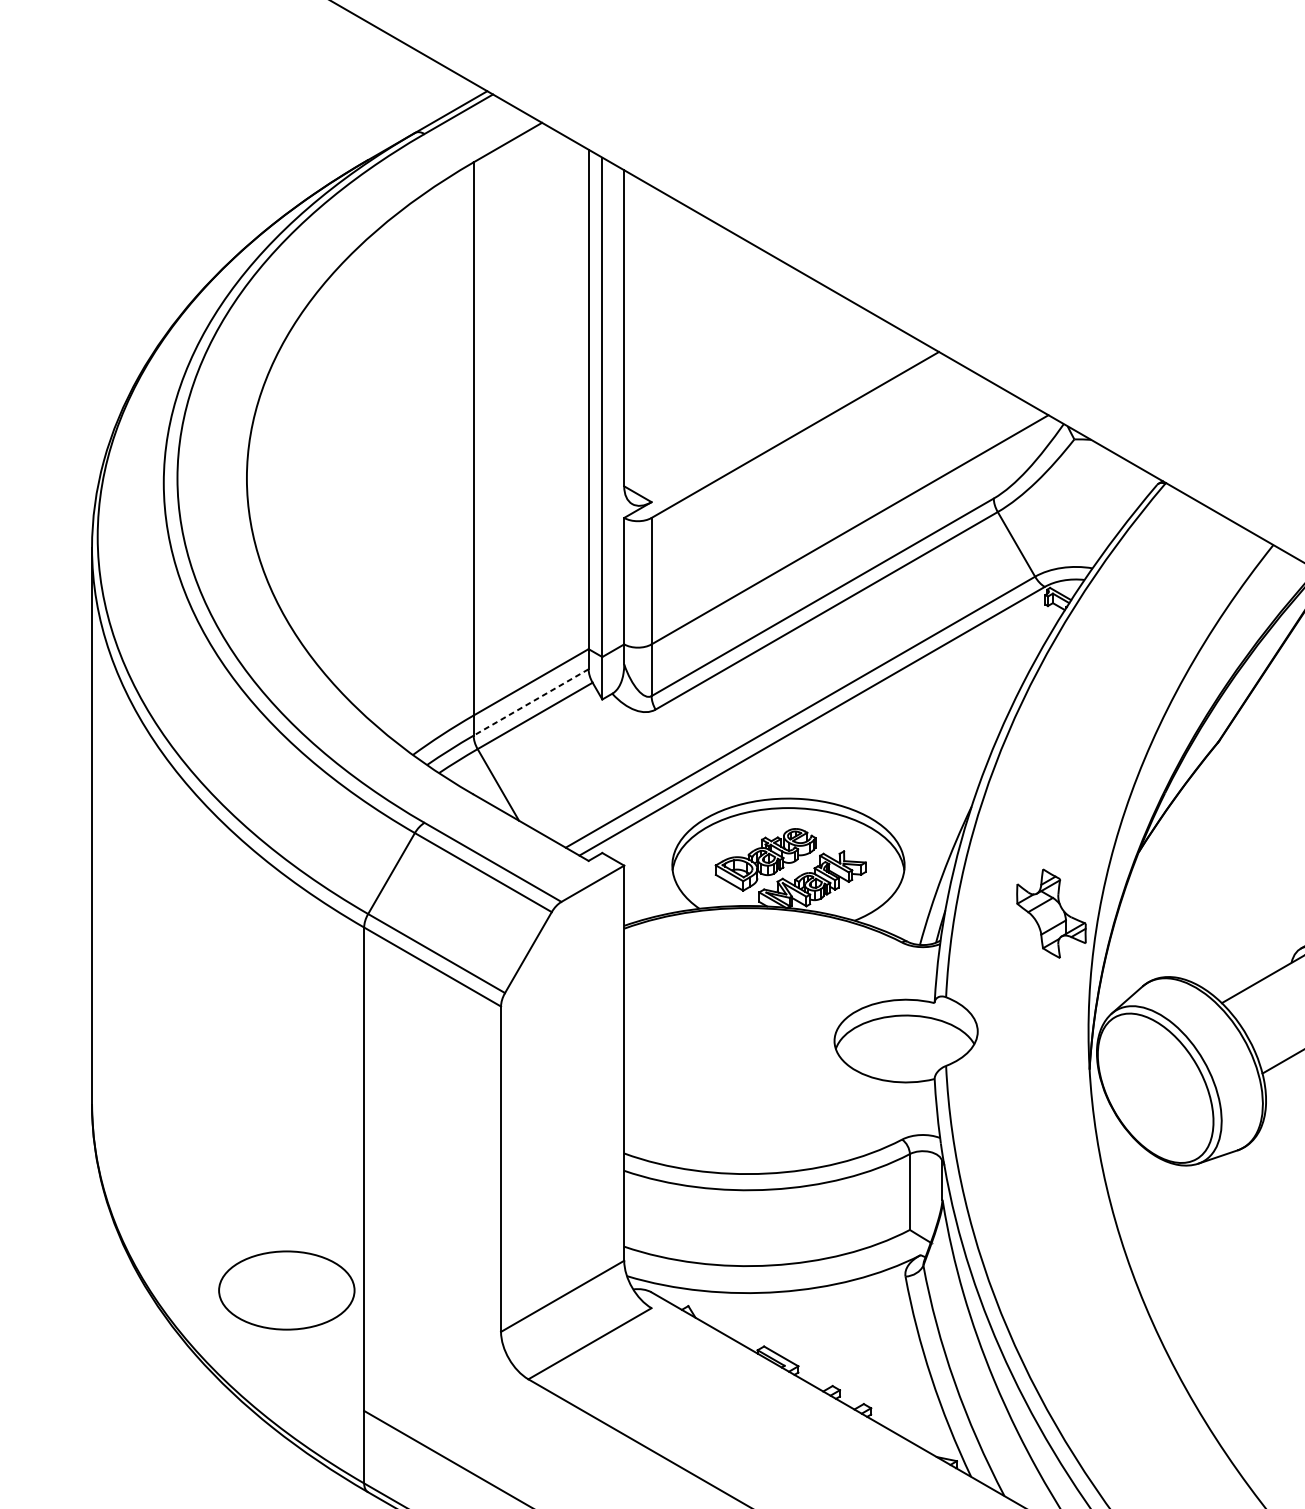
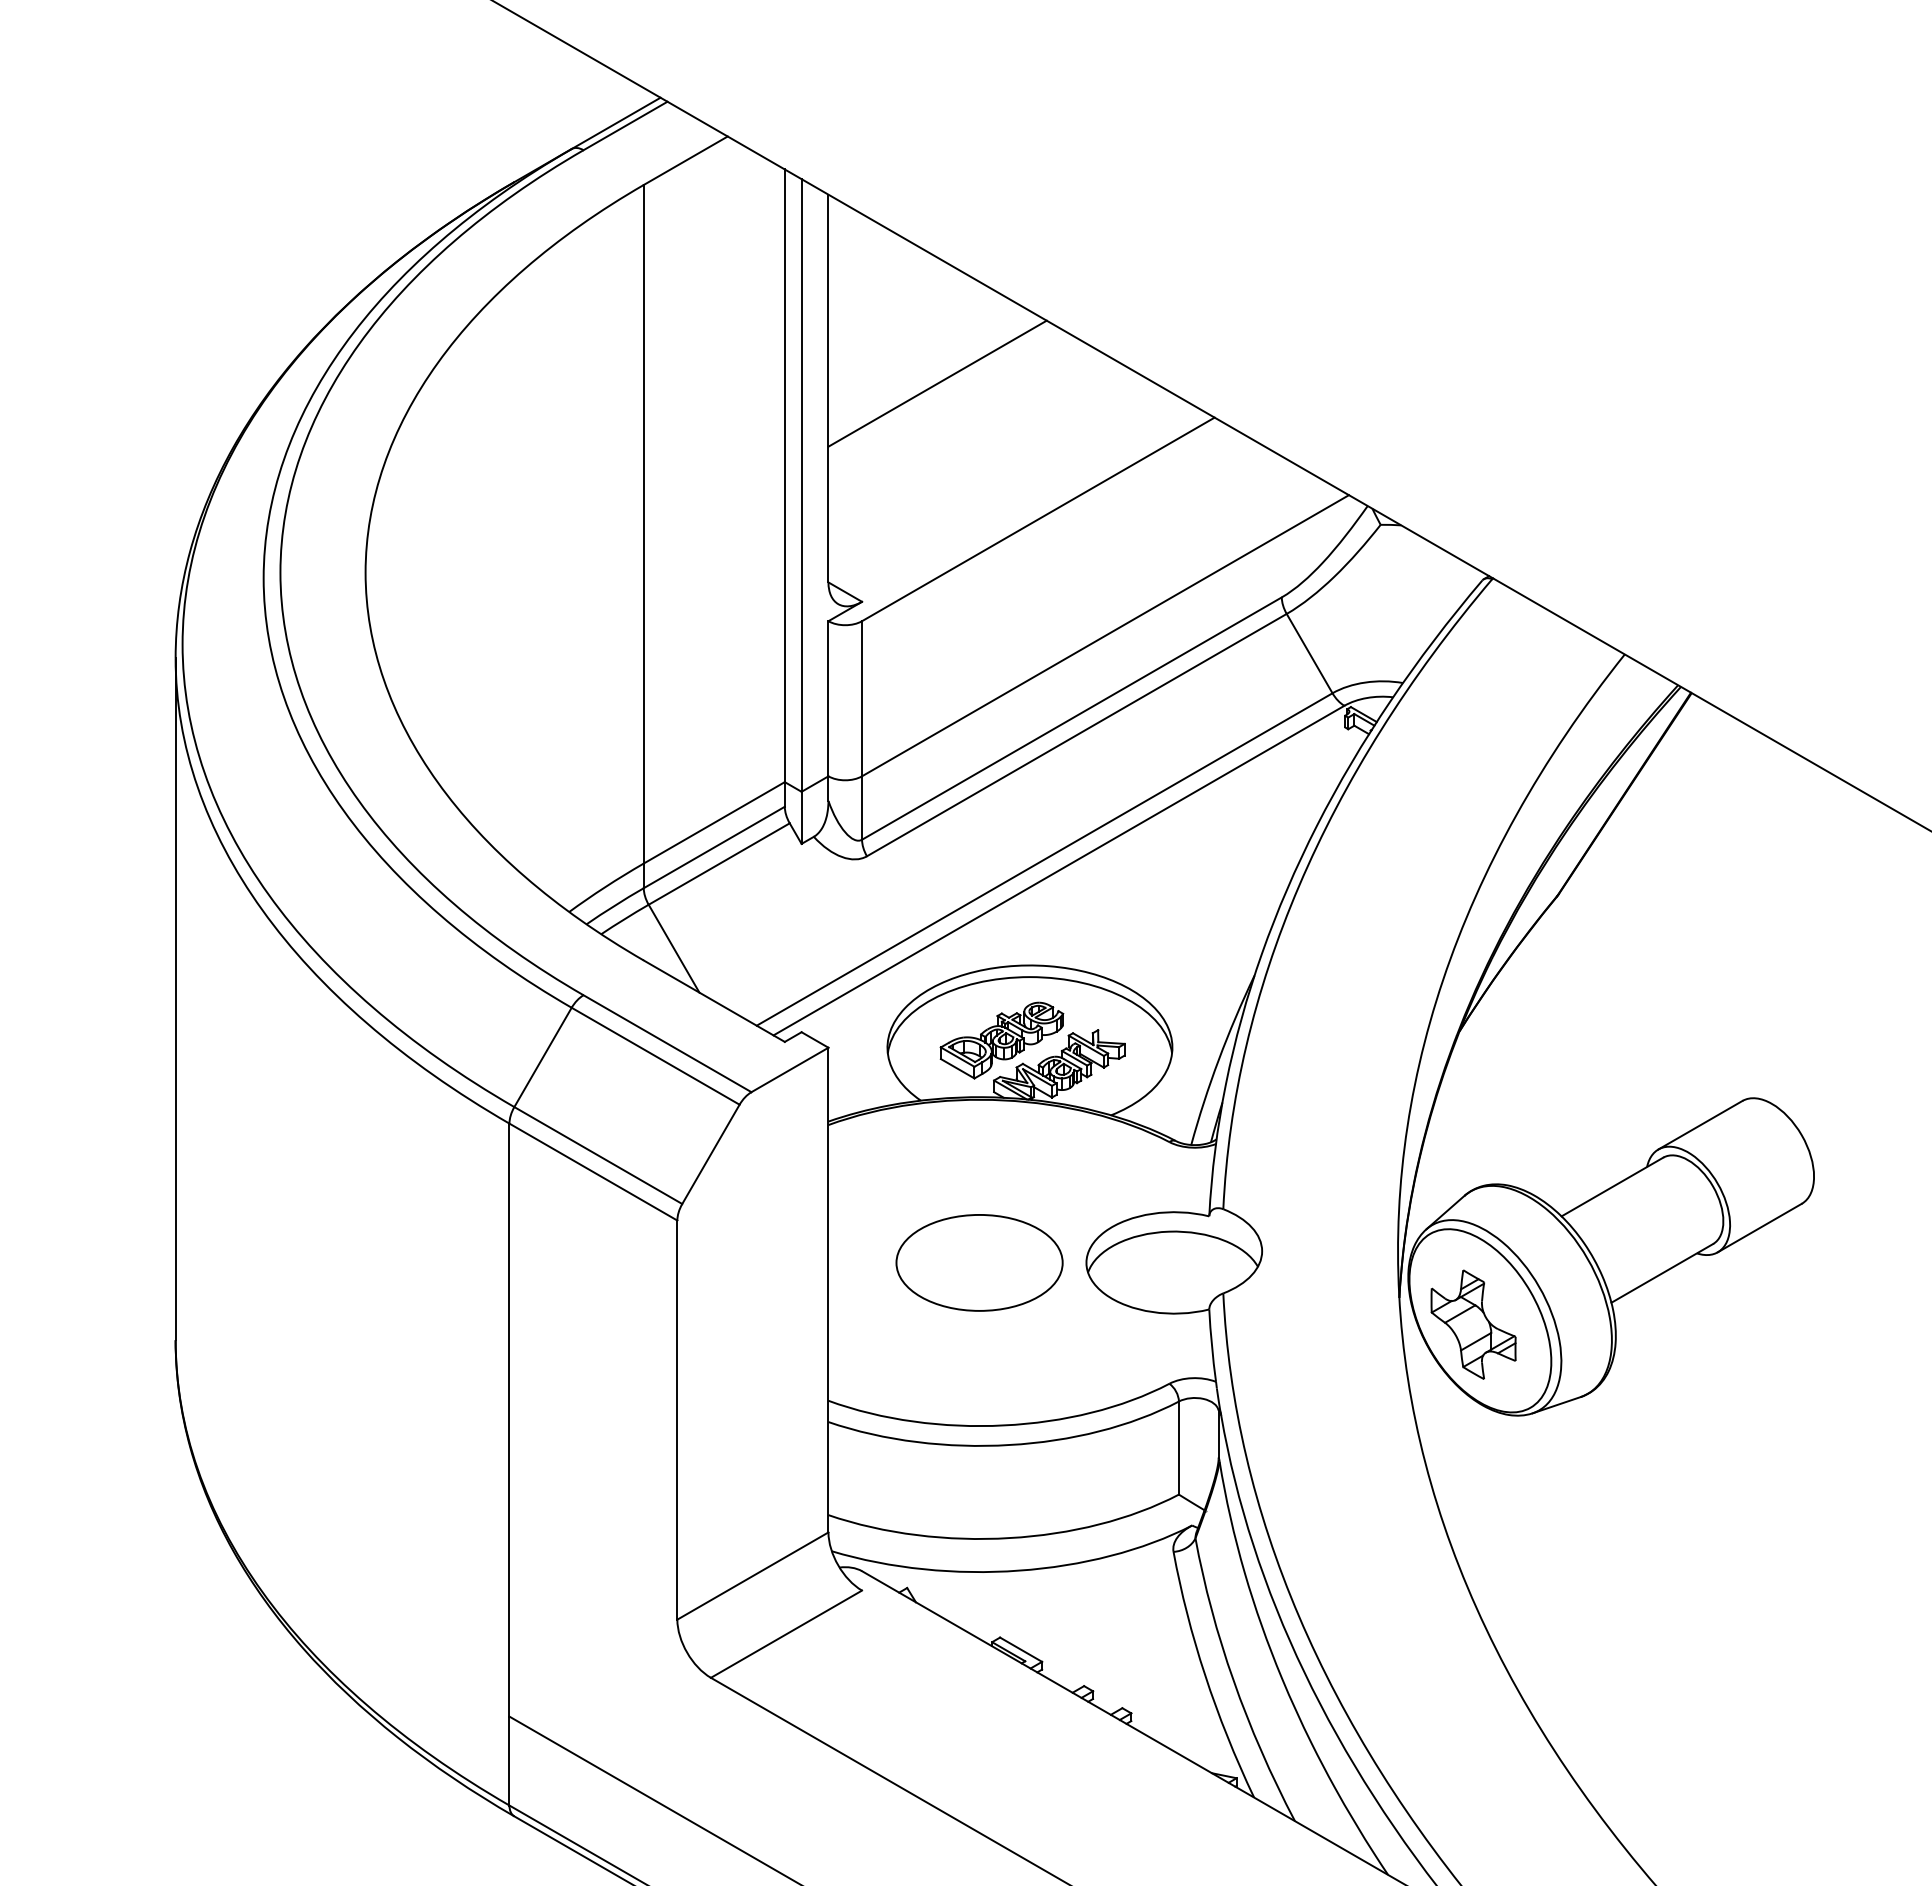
line: (713, 324) -> (937, 383), added
line: (530, 702) -> (713, 847), dashed -> solid
part: (1051, 913) -> (1473, 1324), moved
part: (286, 1290) -> (979, 1262), moved

